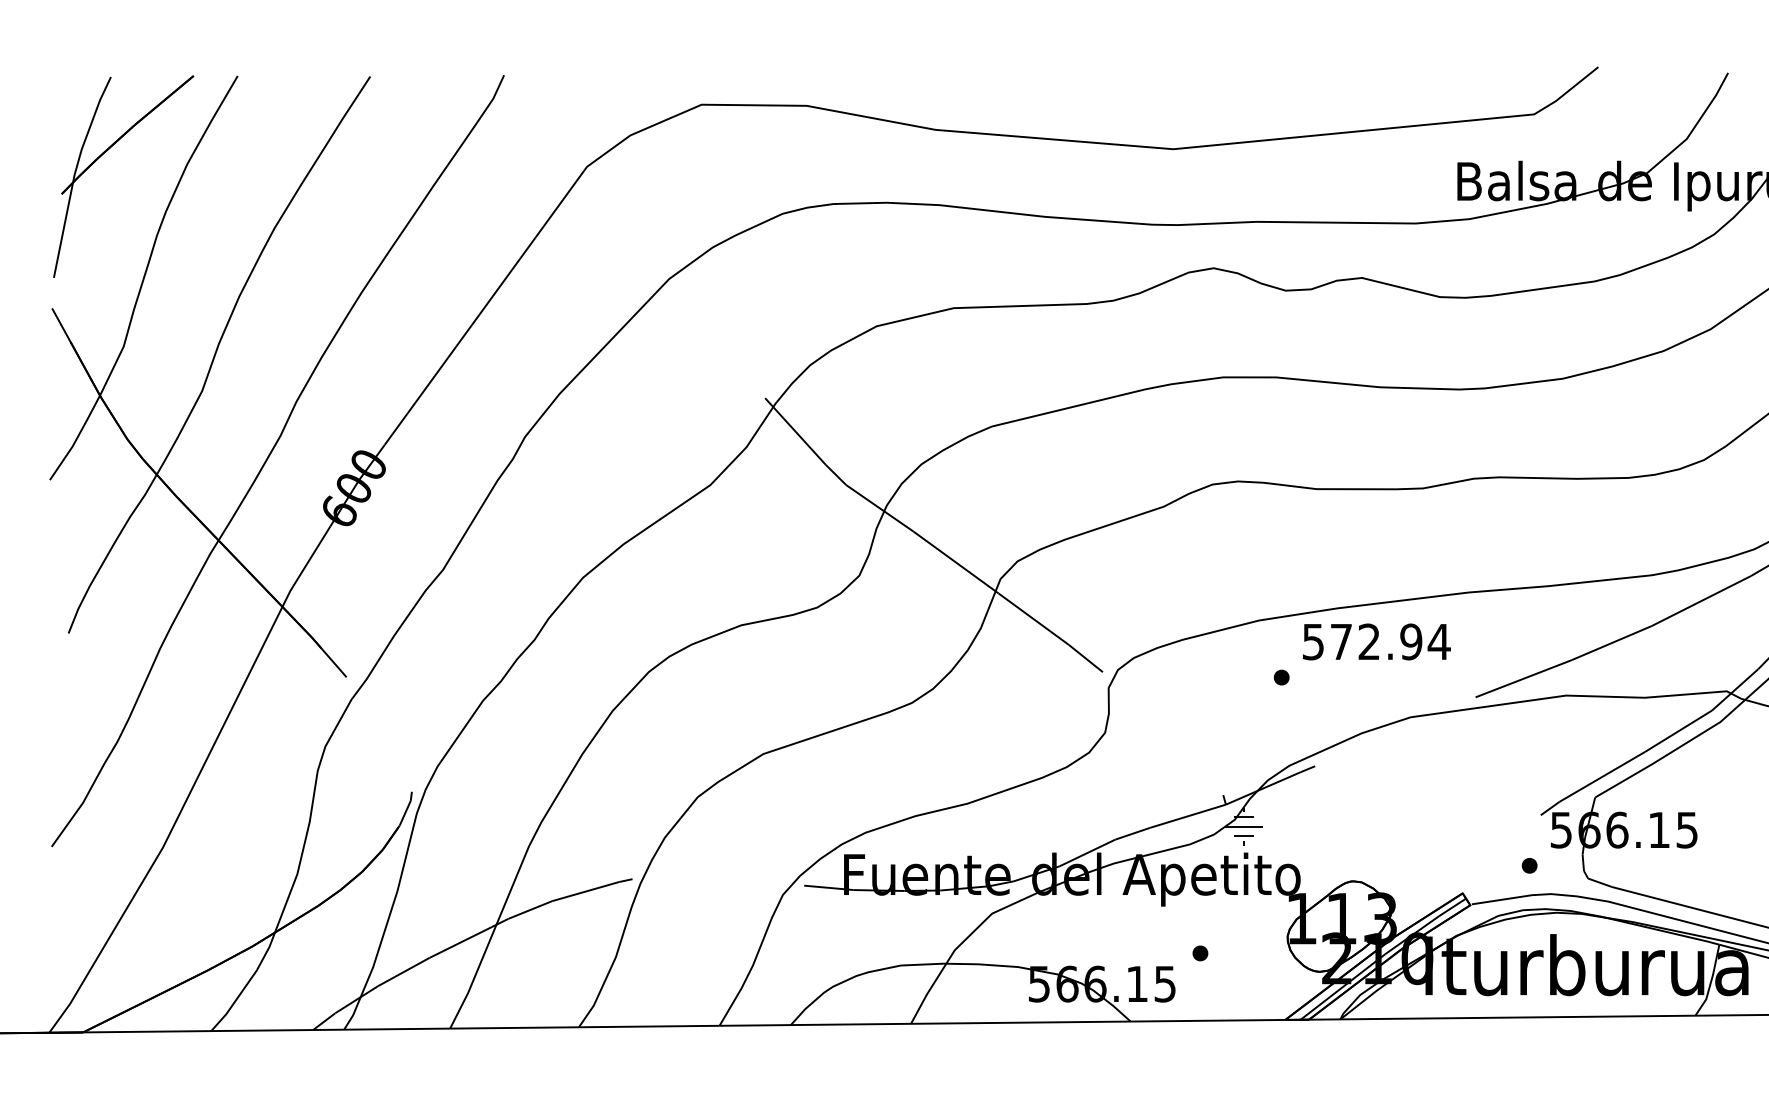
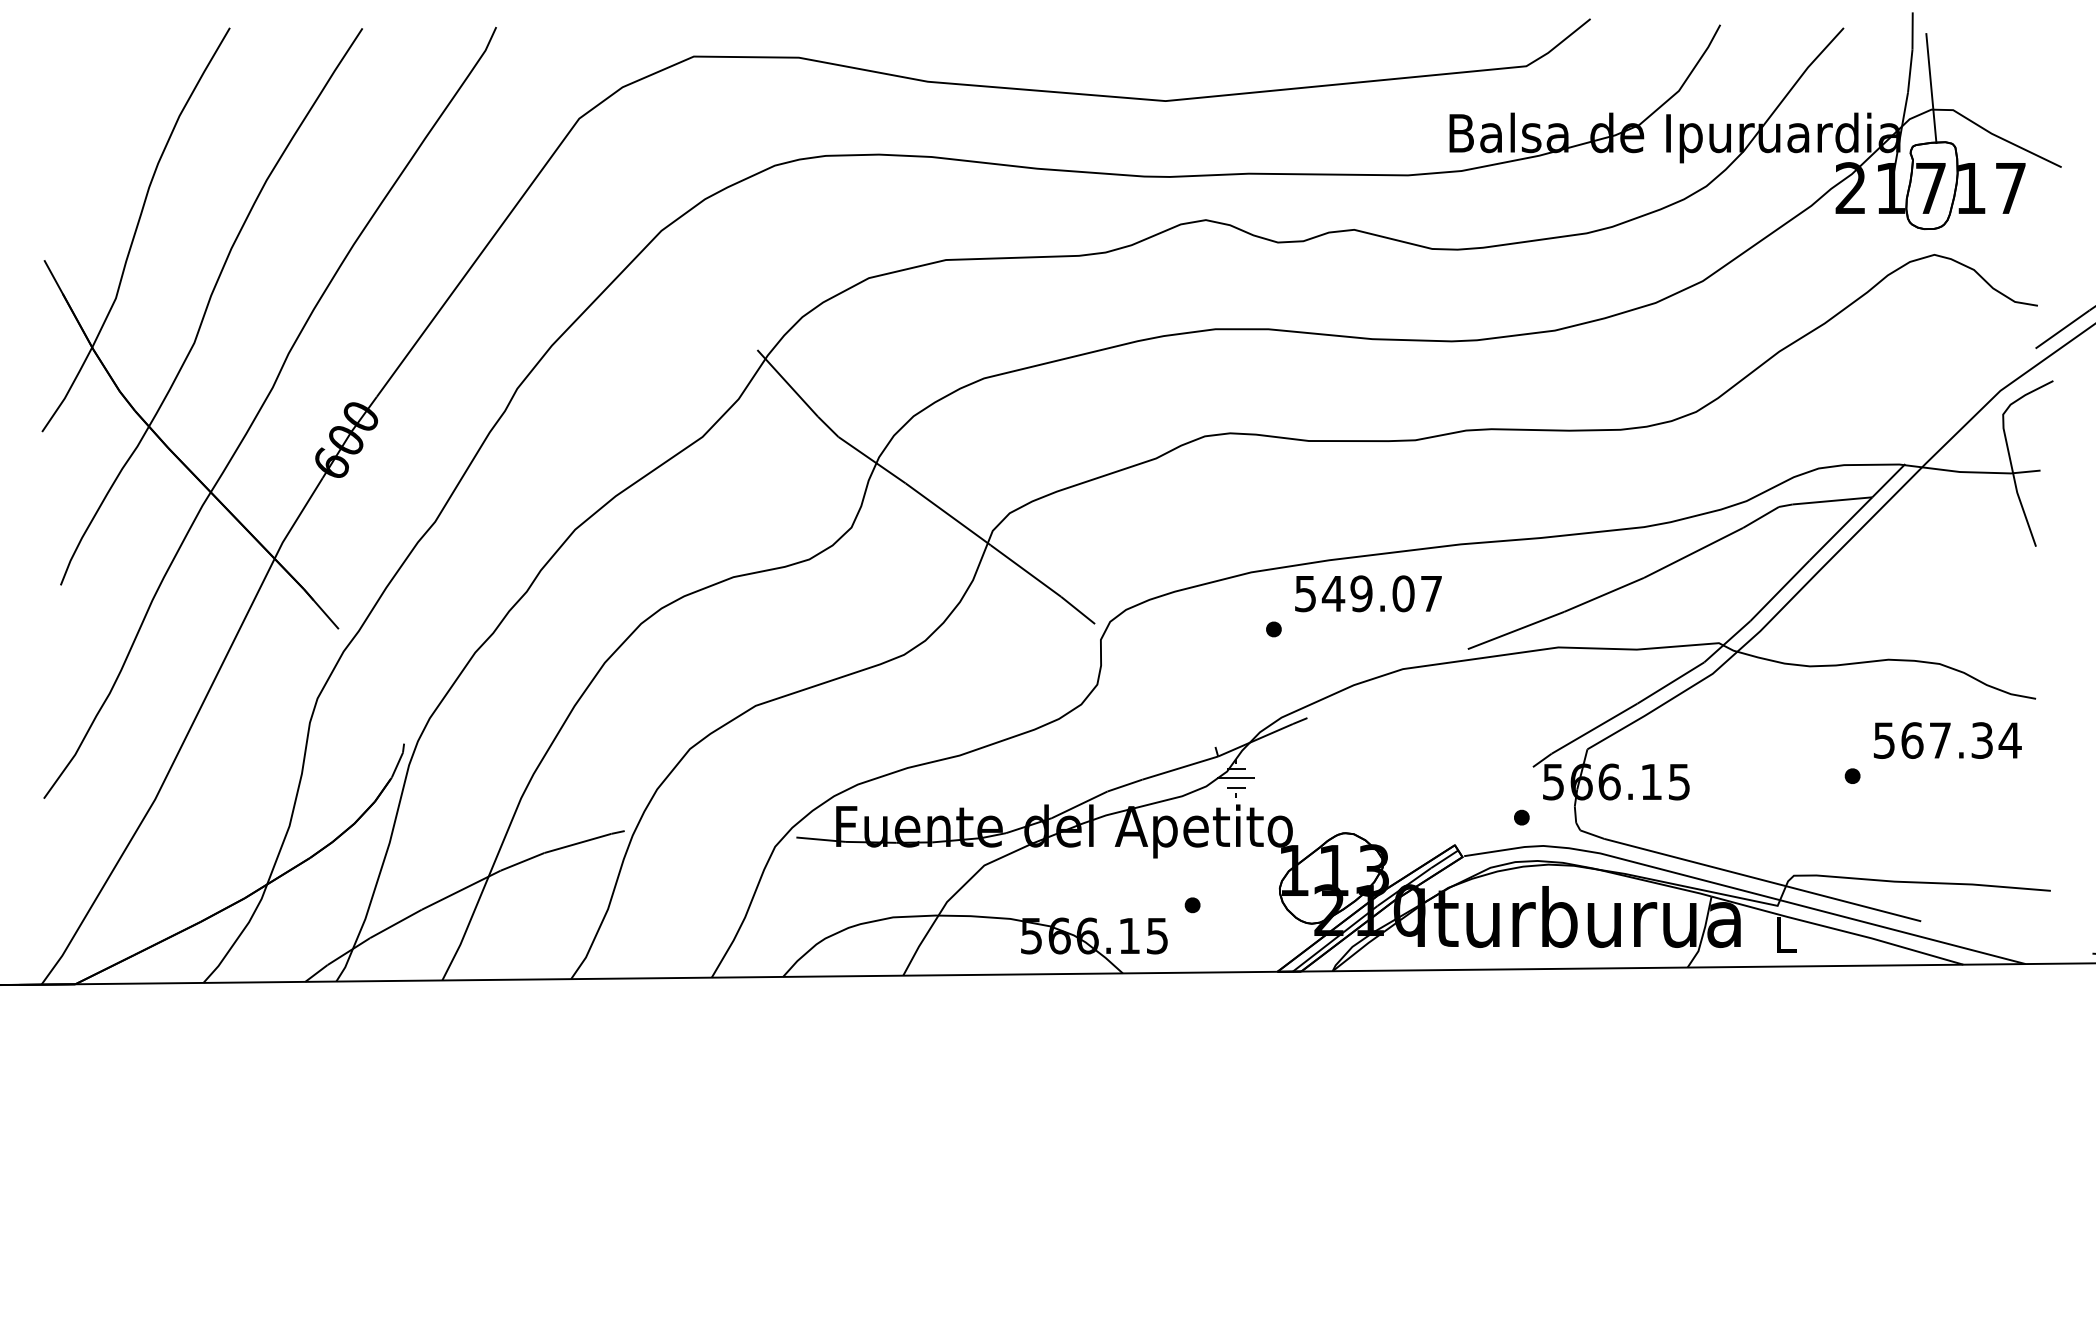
part: (106, 152) -> (98, 104), removed
text: (1390, 641) -> (1382, 593), 572.94 -> 549.07

